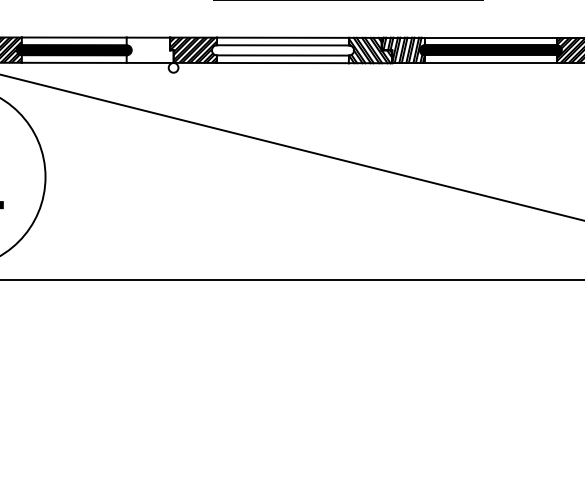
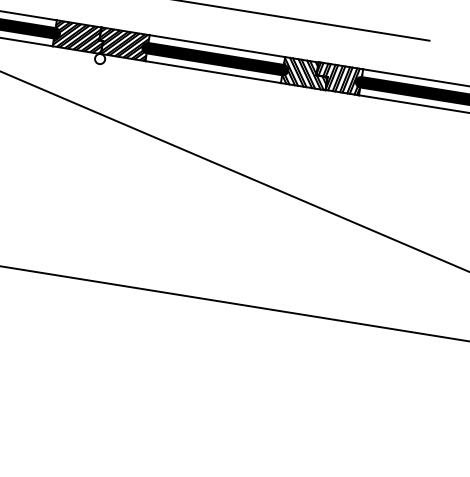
hatch: (149, 50) -> (78, 37), added
fill: (282, 50) -> (214, 59), added

